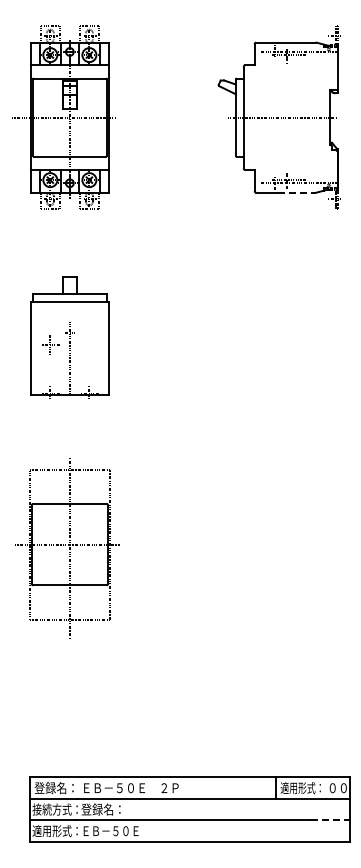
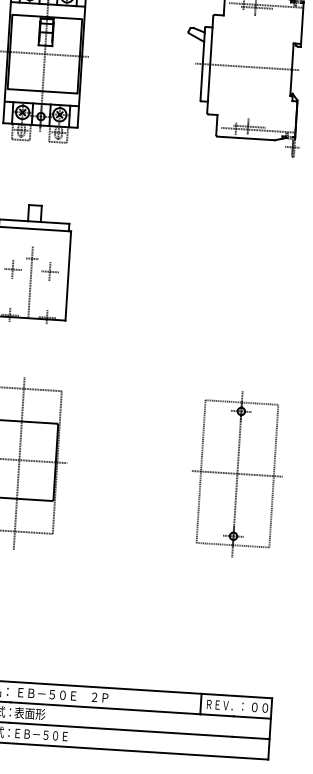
line: (297, 192) -> (256, 138), dashed -> solid
part: (89, 344) -> (50, 271), added
part: (298, 545) -> (236, 474), added
text: (297, 788) -> (221, 705), 適用形式： -> ＲＥＶ．：
text: (100, 809) -> (32, 713), 登録名： -> 表面形
line: (330, 820) -> (250, 737), dashed -> solid

